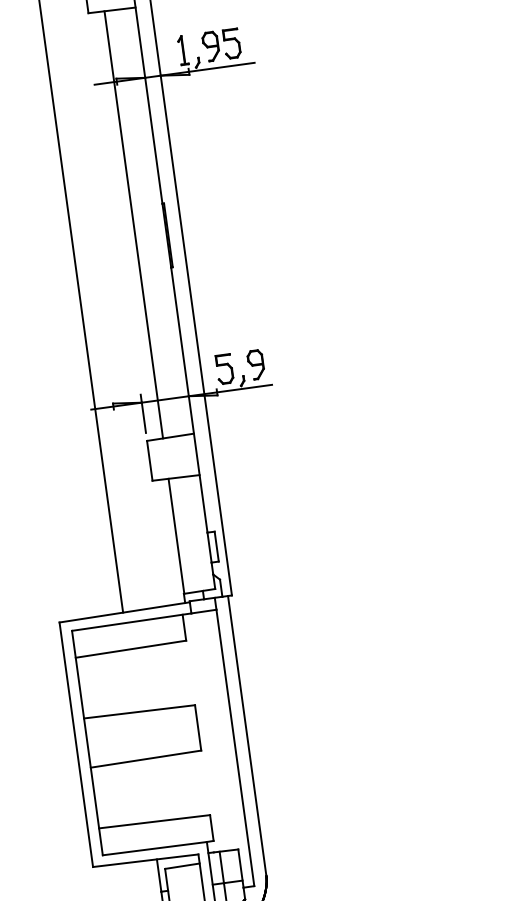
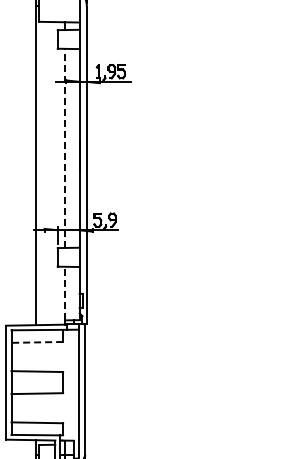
line: (134, 224) -> (65, 148), solid -> dashed
line: (177, 536) -> (65, 293), solid -> dashed
line: (131, 649) -> (37, 342), solid -> dashed

